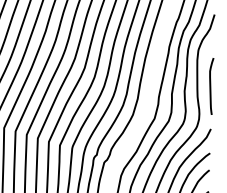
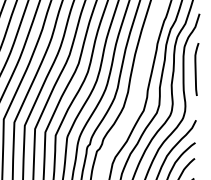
curve: (211, 86) -> (196, 69), moved

